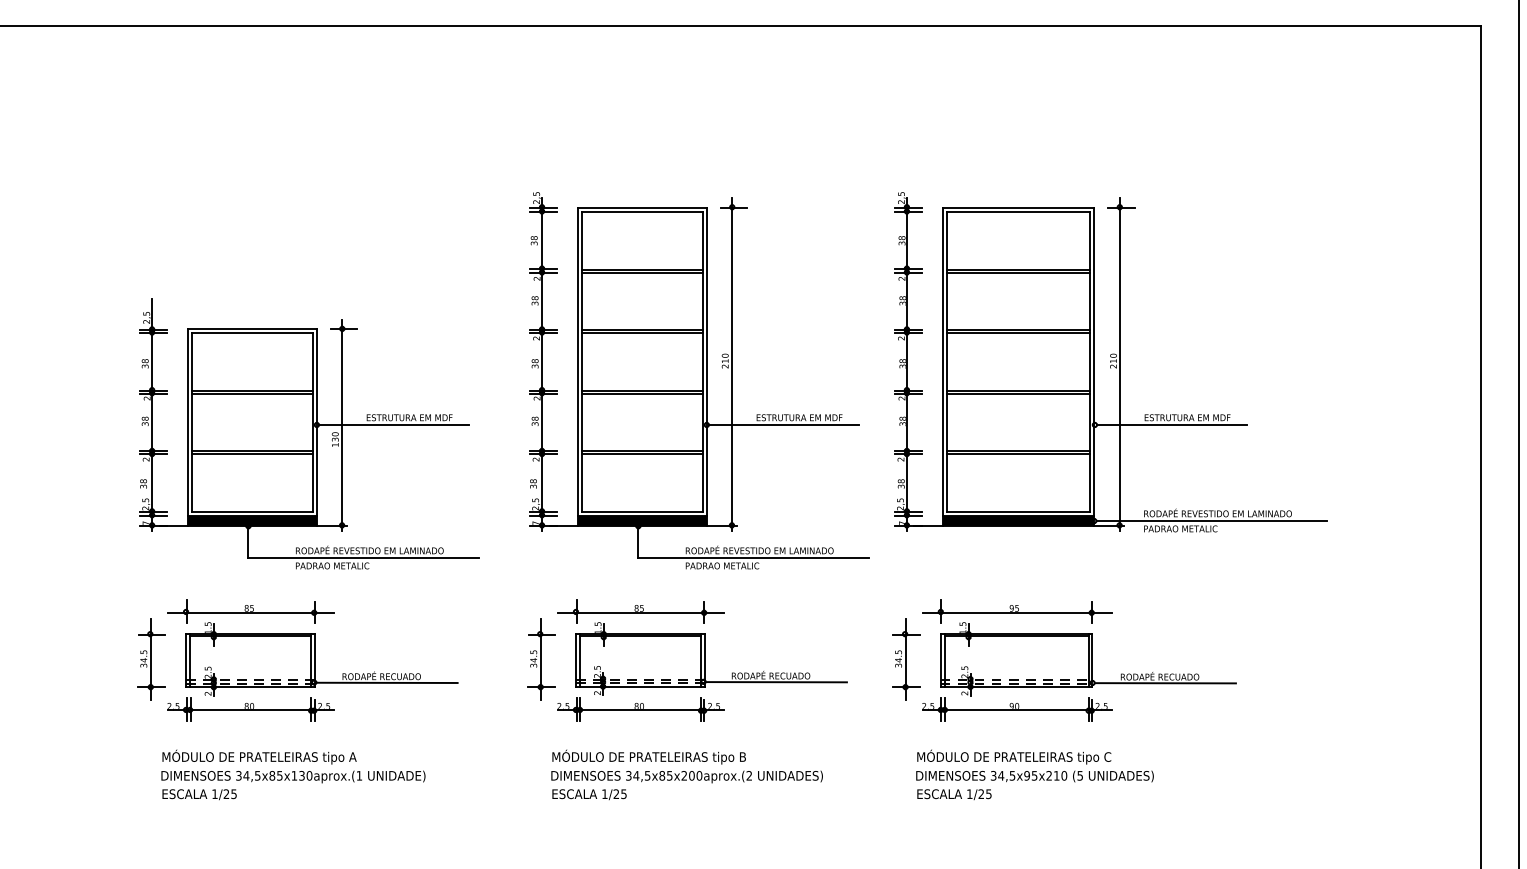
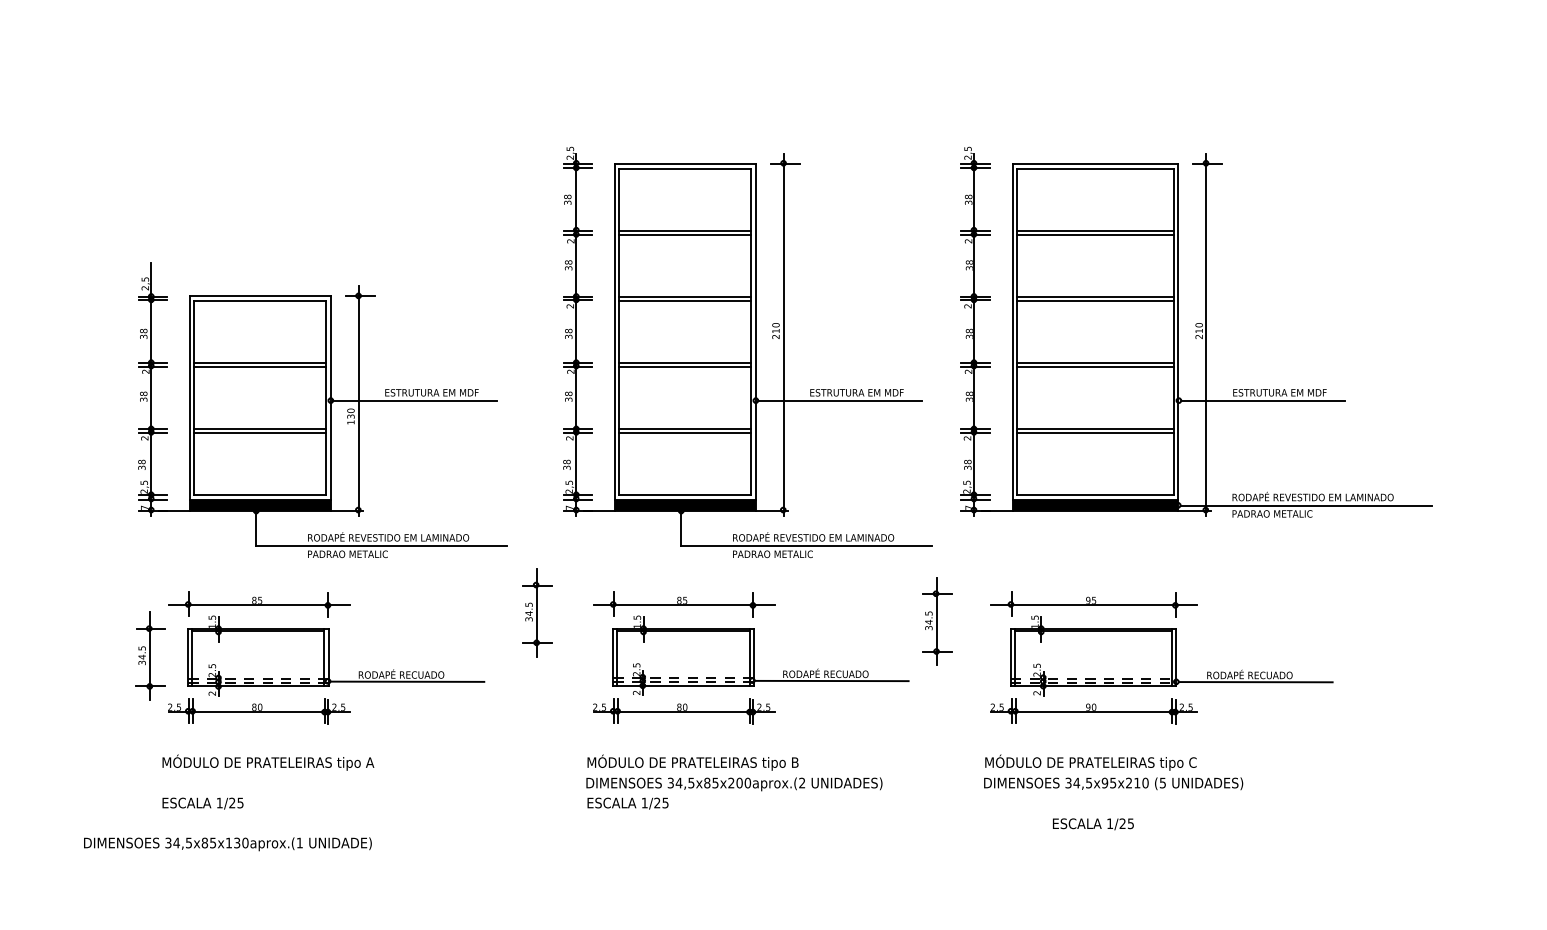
part: (541, 659) -> (537, 612), moved
part: (906, 659) -> (937, 621), moved
text: (293, 776) -> (227, 843), moved
text: (954, 794) -> (1093, 824), moved

